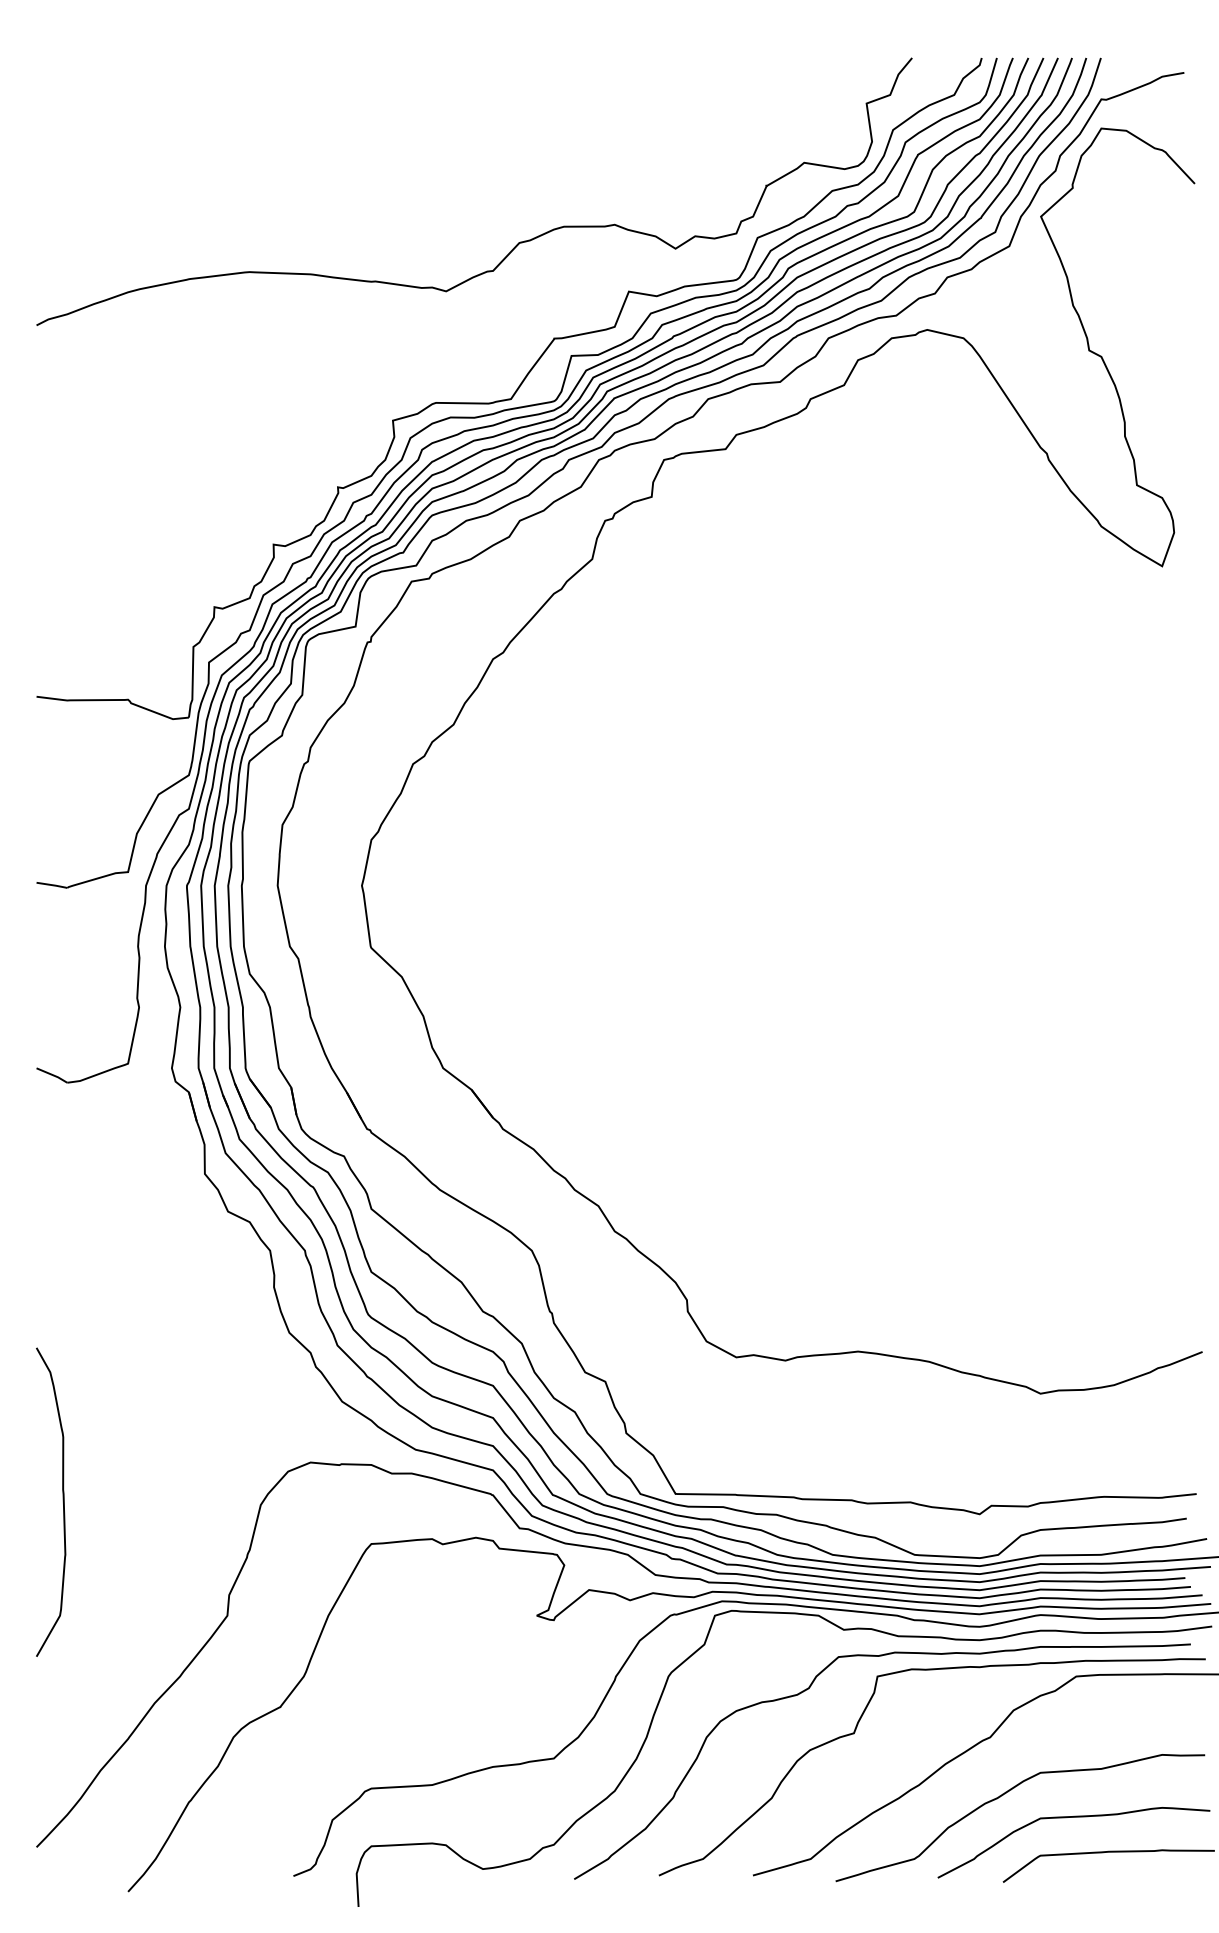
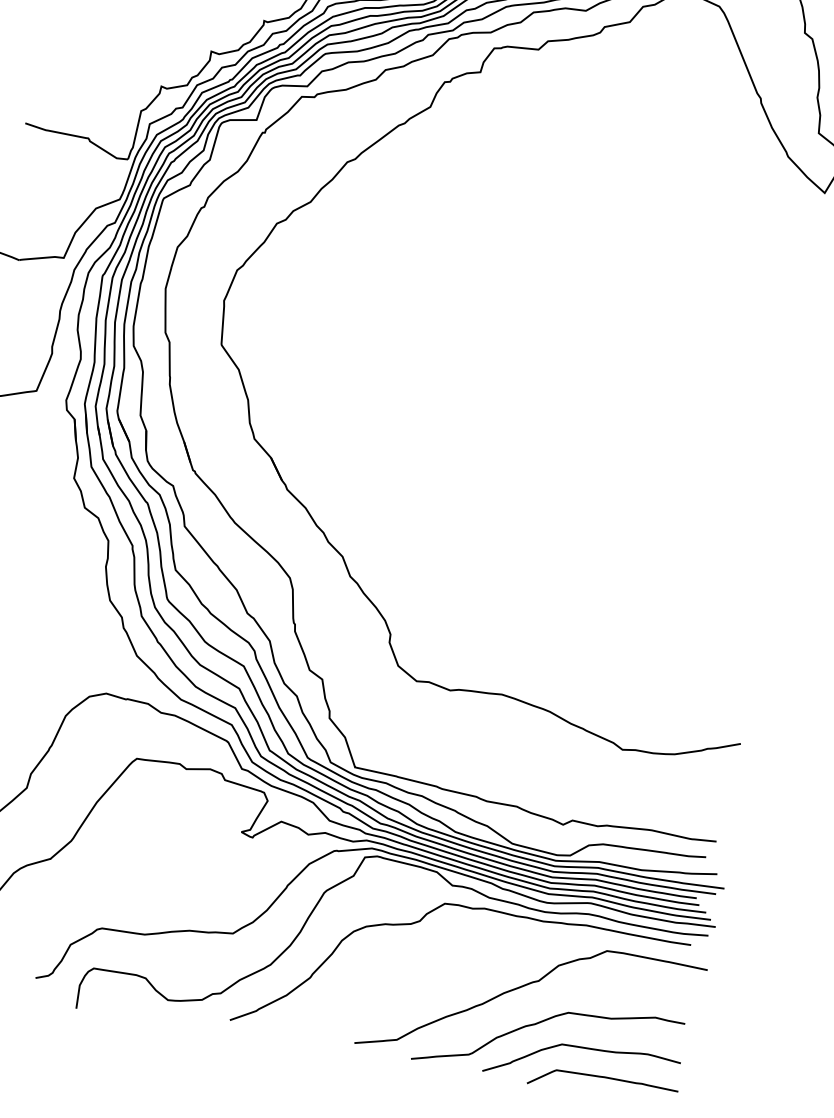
curve: (855, 1732) -> (445, 958), removed

